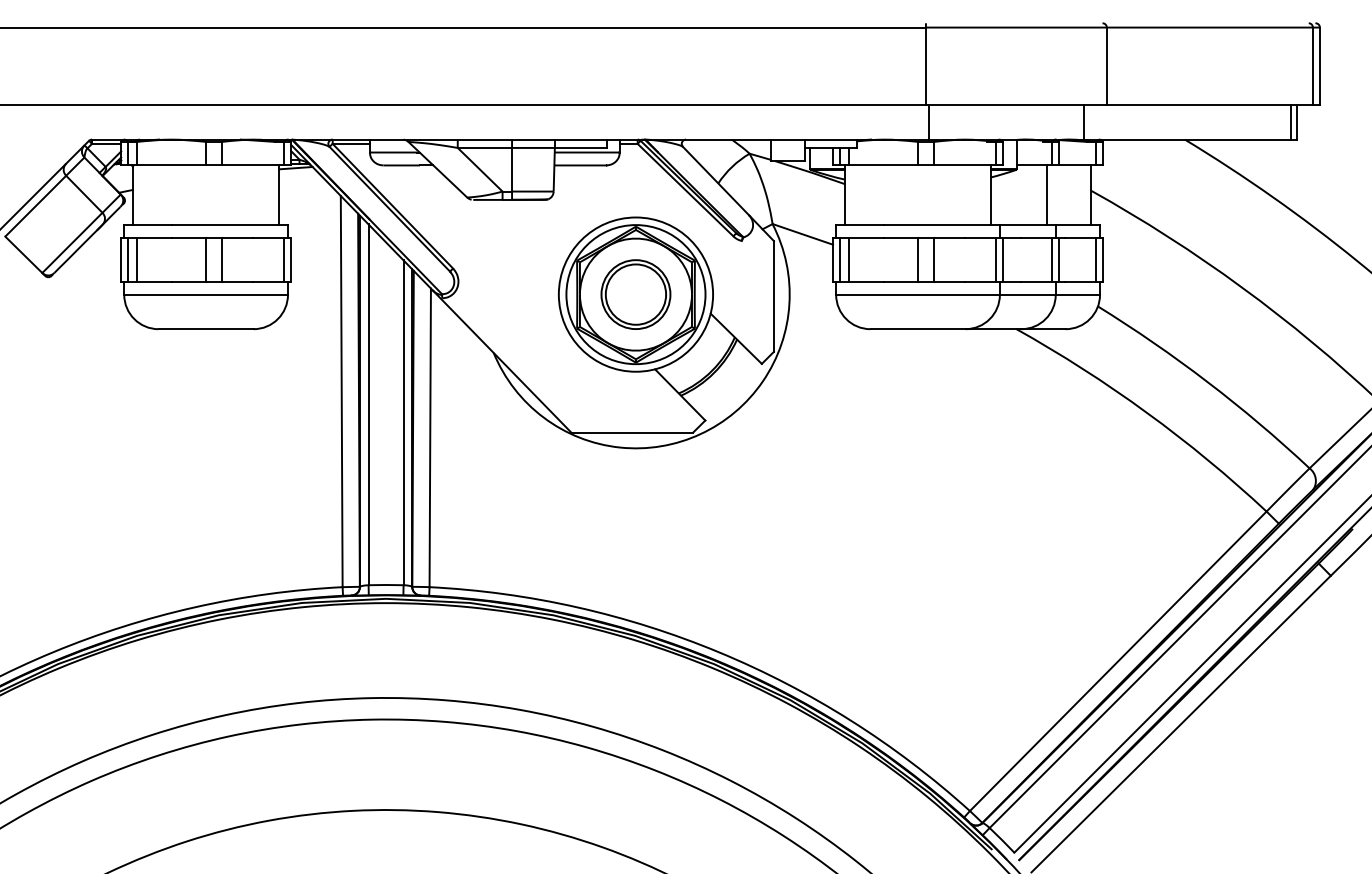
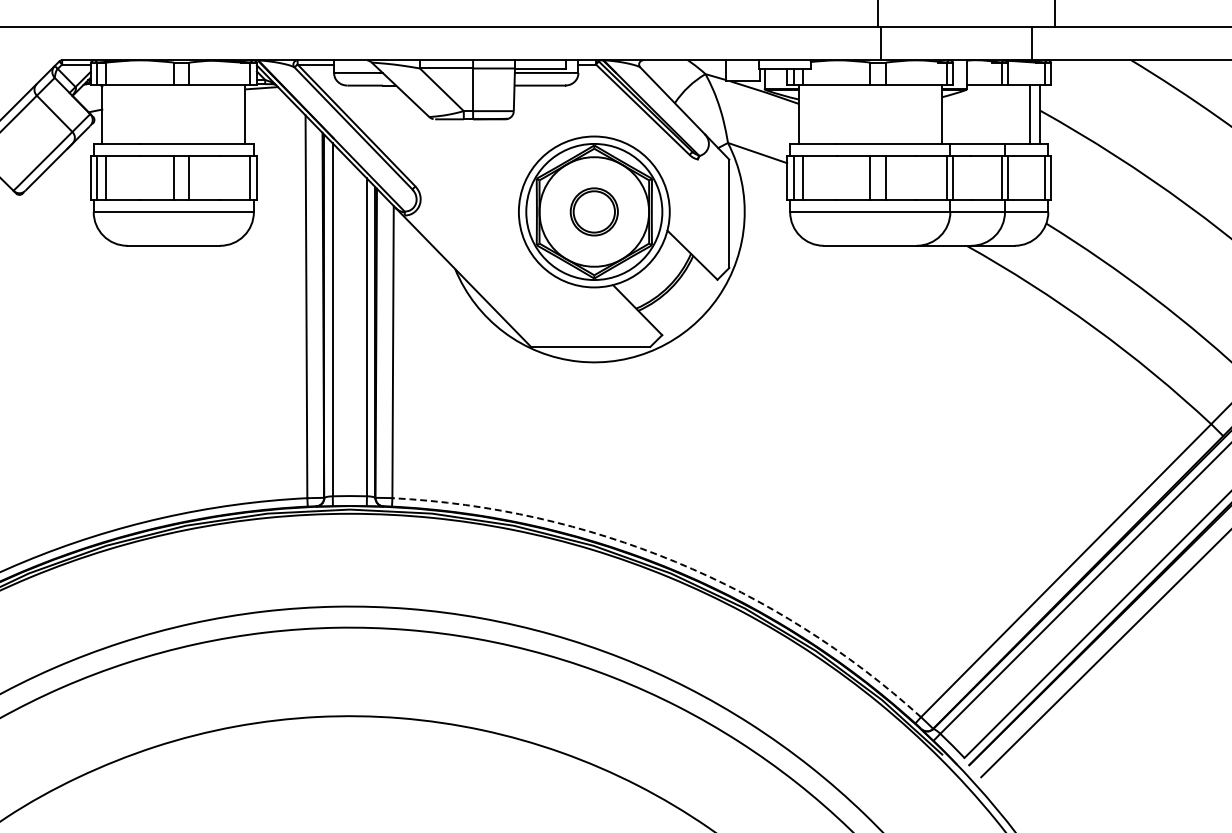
line: (1046, 194) -> (1029, 114), moved
part: (635, 294) -> (593, 211), size x0.7
arc: (719, 652) -> (676, 562), solid -> dashed

